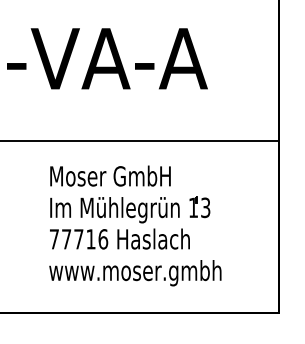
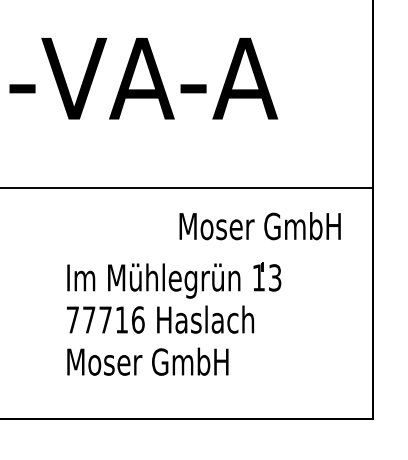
text: (110, 175) -> (260, 225), moved
text: (135, 273) -> (181, 365), www.moser.gmbh -> Moser GmbH

